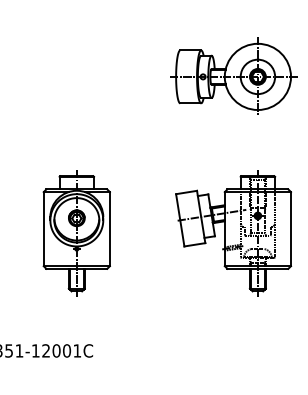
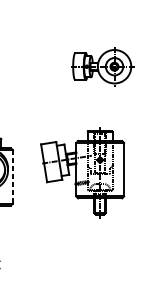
part: (233, 75) -> (102, 65), size x0.7
line: (109, 229) -> (12, 177), solid -> dashed
part: (233, 233) -> (82, 172), moved

